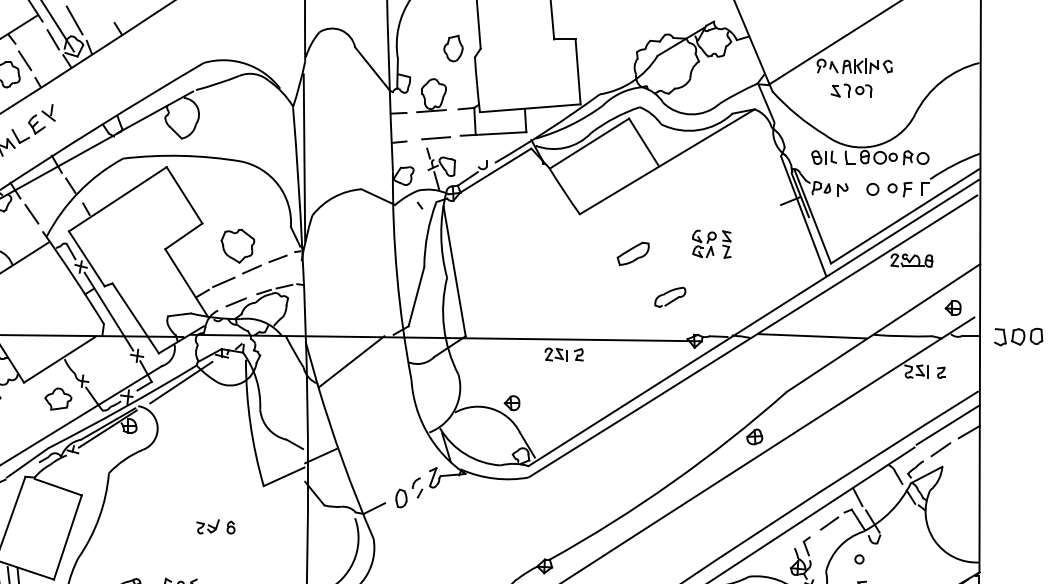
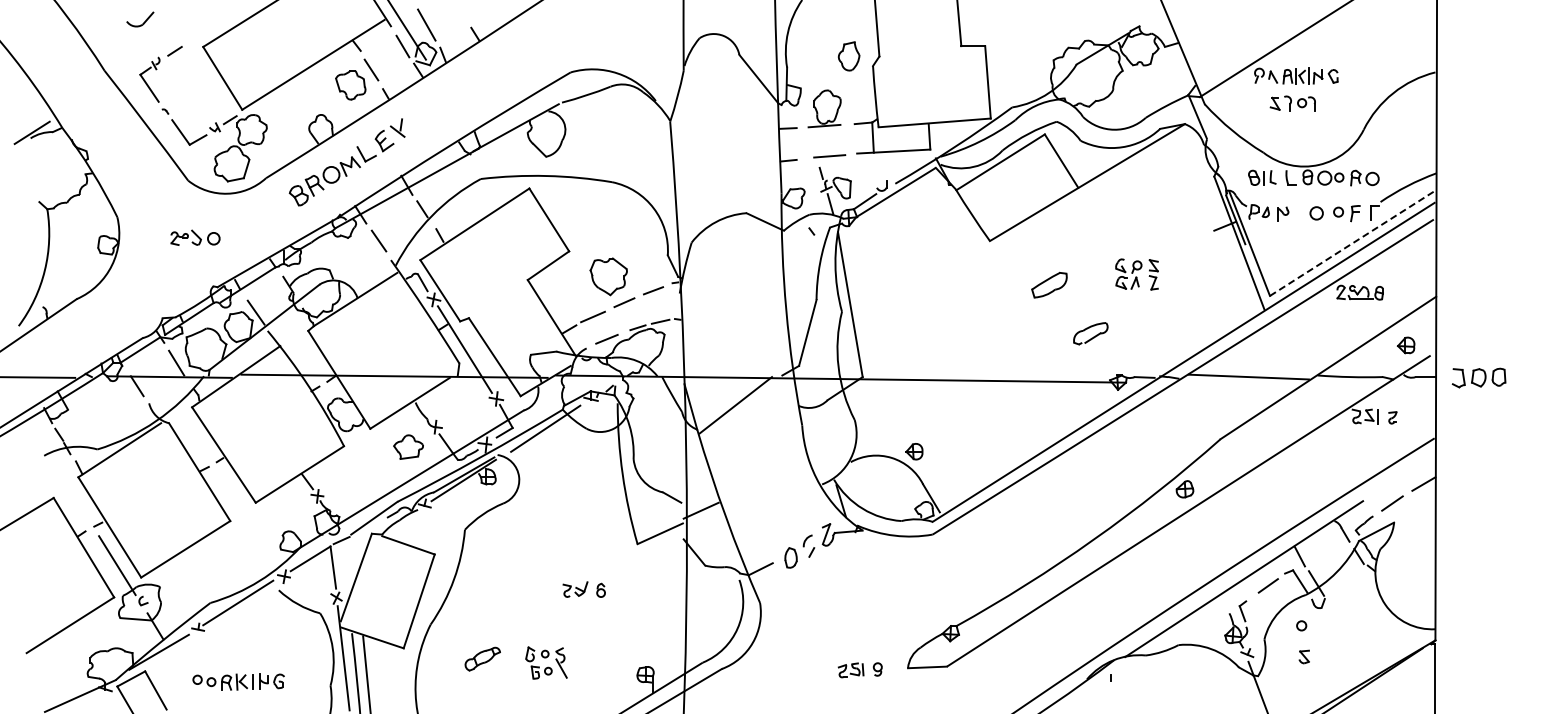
line: (304, 158) -> (682, 178), removed
line: (905, 216) -> (1353, 243), solid -> dashed
part: (564, 354) -> (972, 397), removed
line: (948, 424) -> (1400, 475), removed

